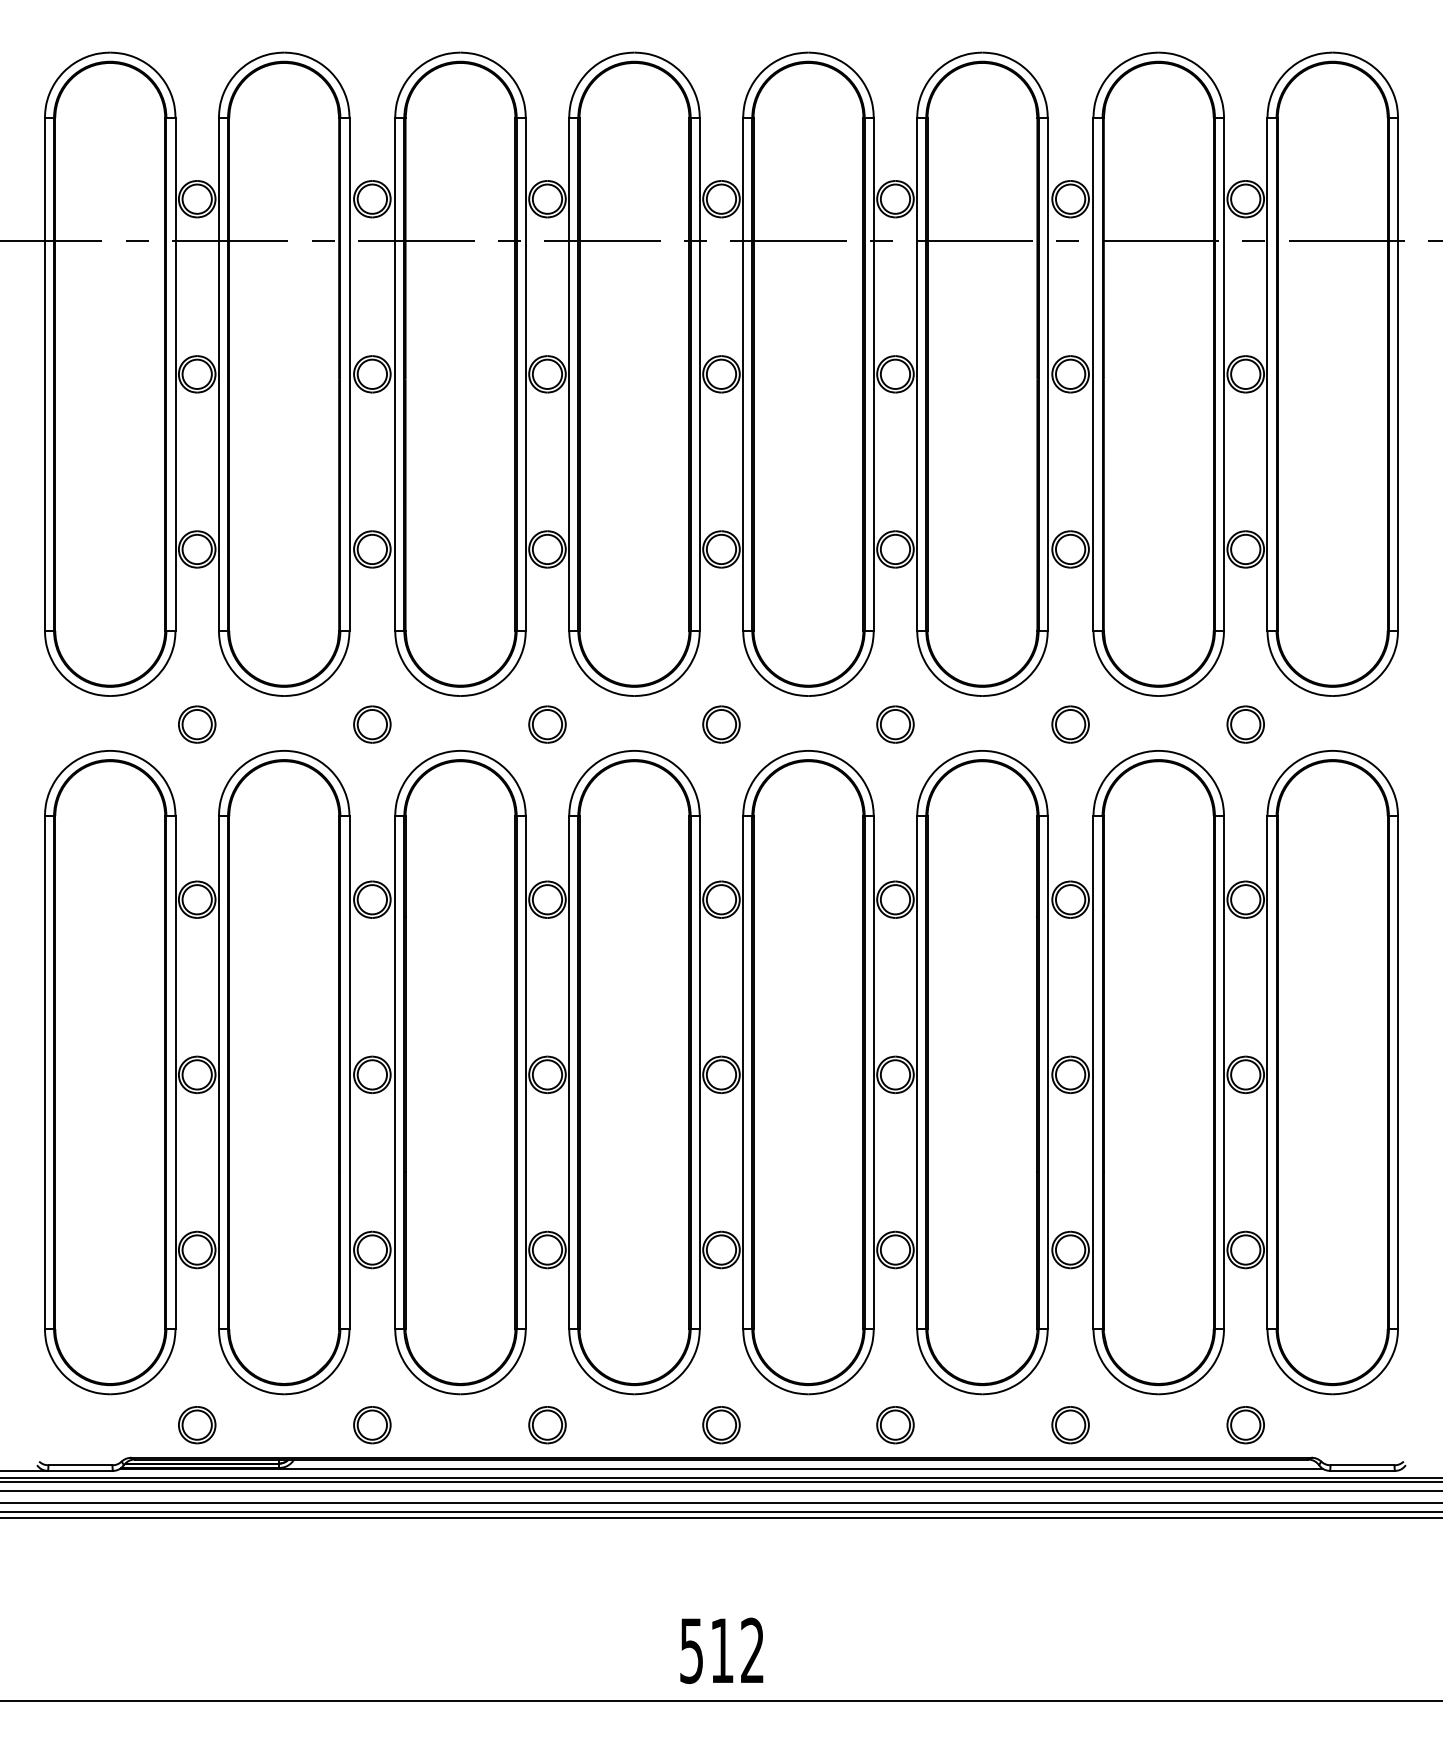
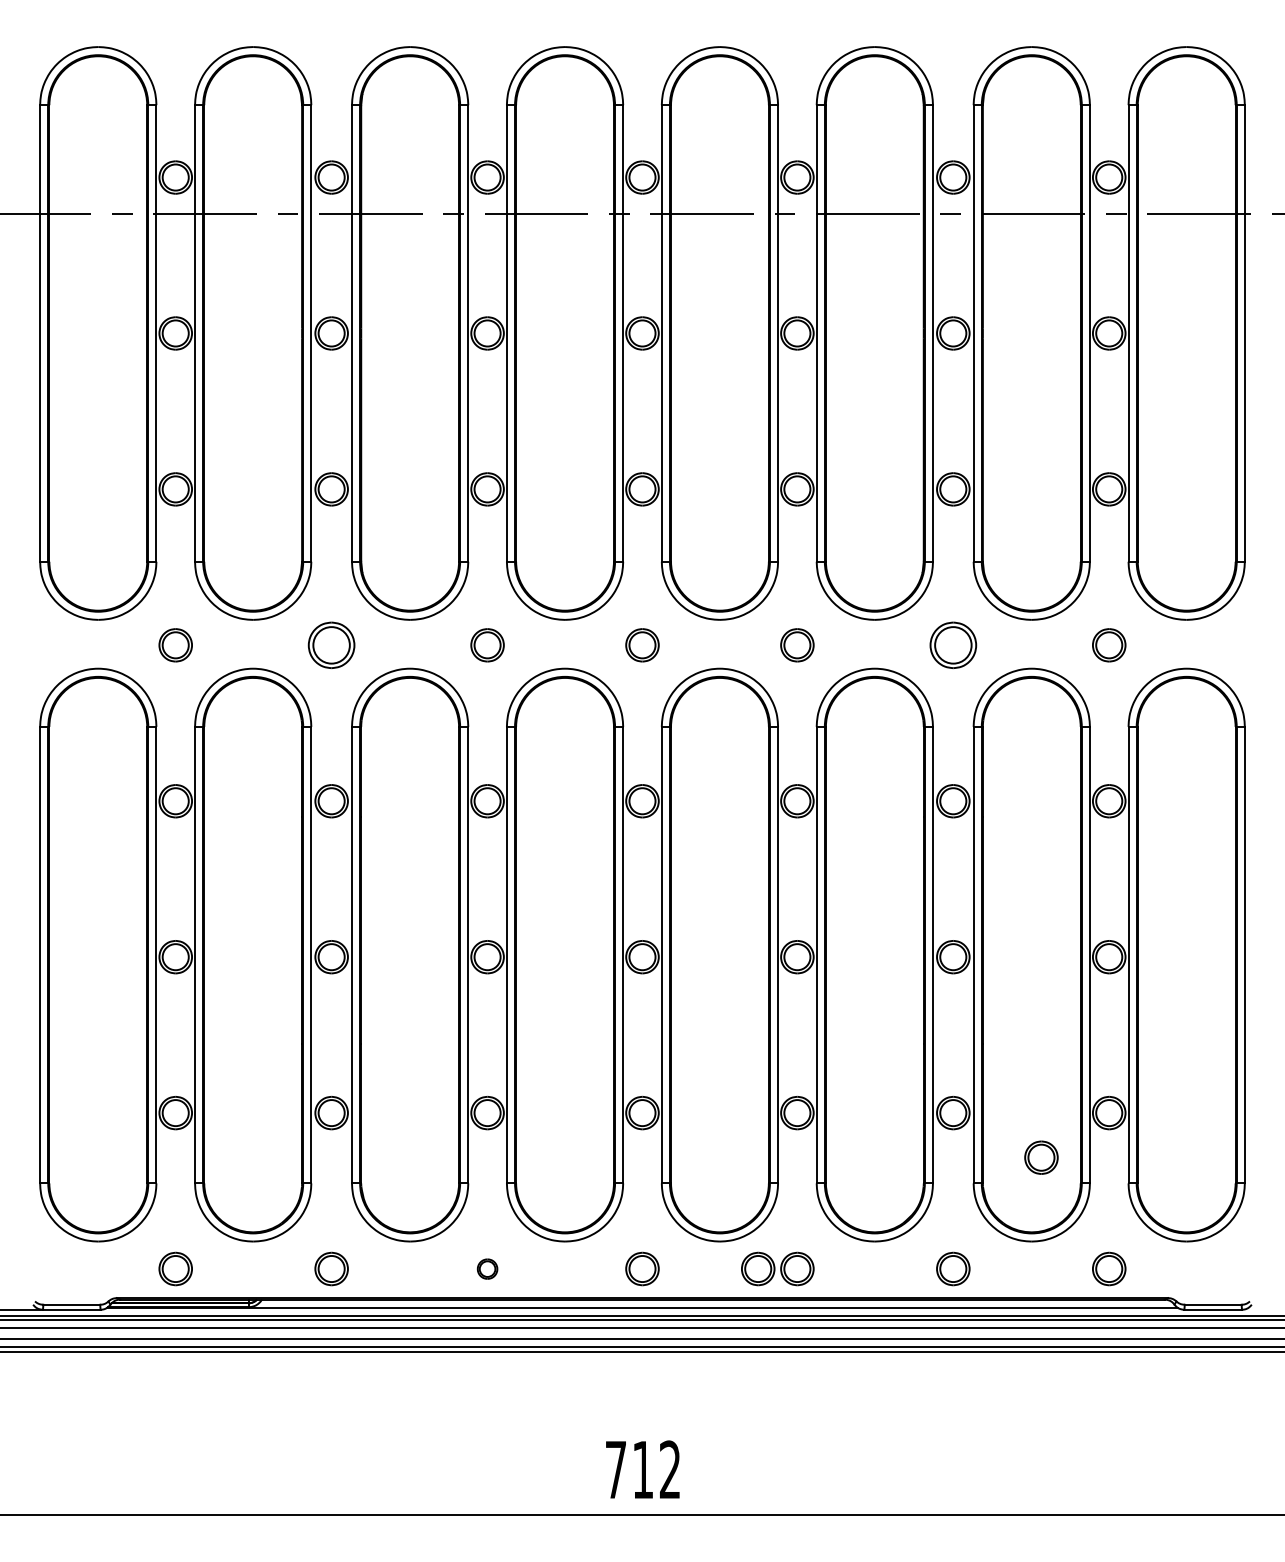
part: (372, 724) -> (331, 645), size x1.4
part: (1070, 724) -> (953, 645), size x1.4
part: (1169, 1300) -> (1041, 1158), added
part: (547, 1425) -> (487, 1269), size x0.6
part: (851, 1425) -> (758, 1269), added
text: (691, 1650) -> (615, 1469), 512 -> 712

